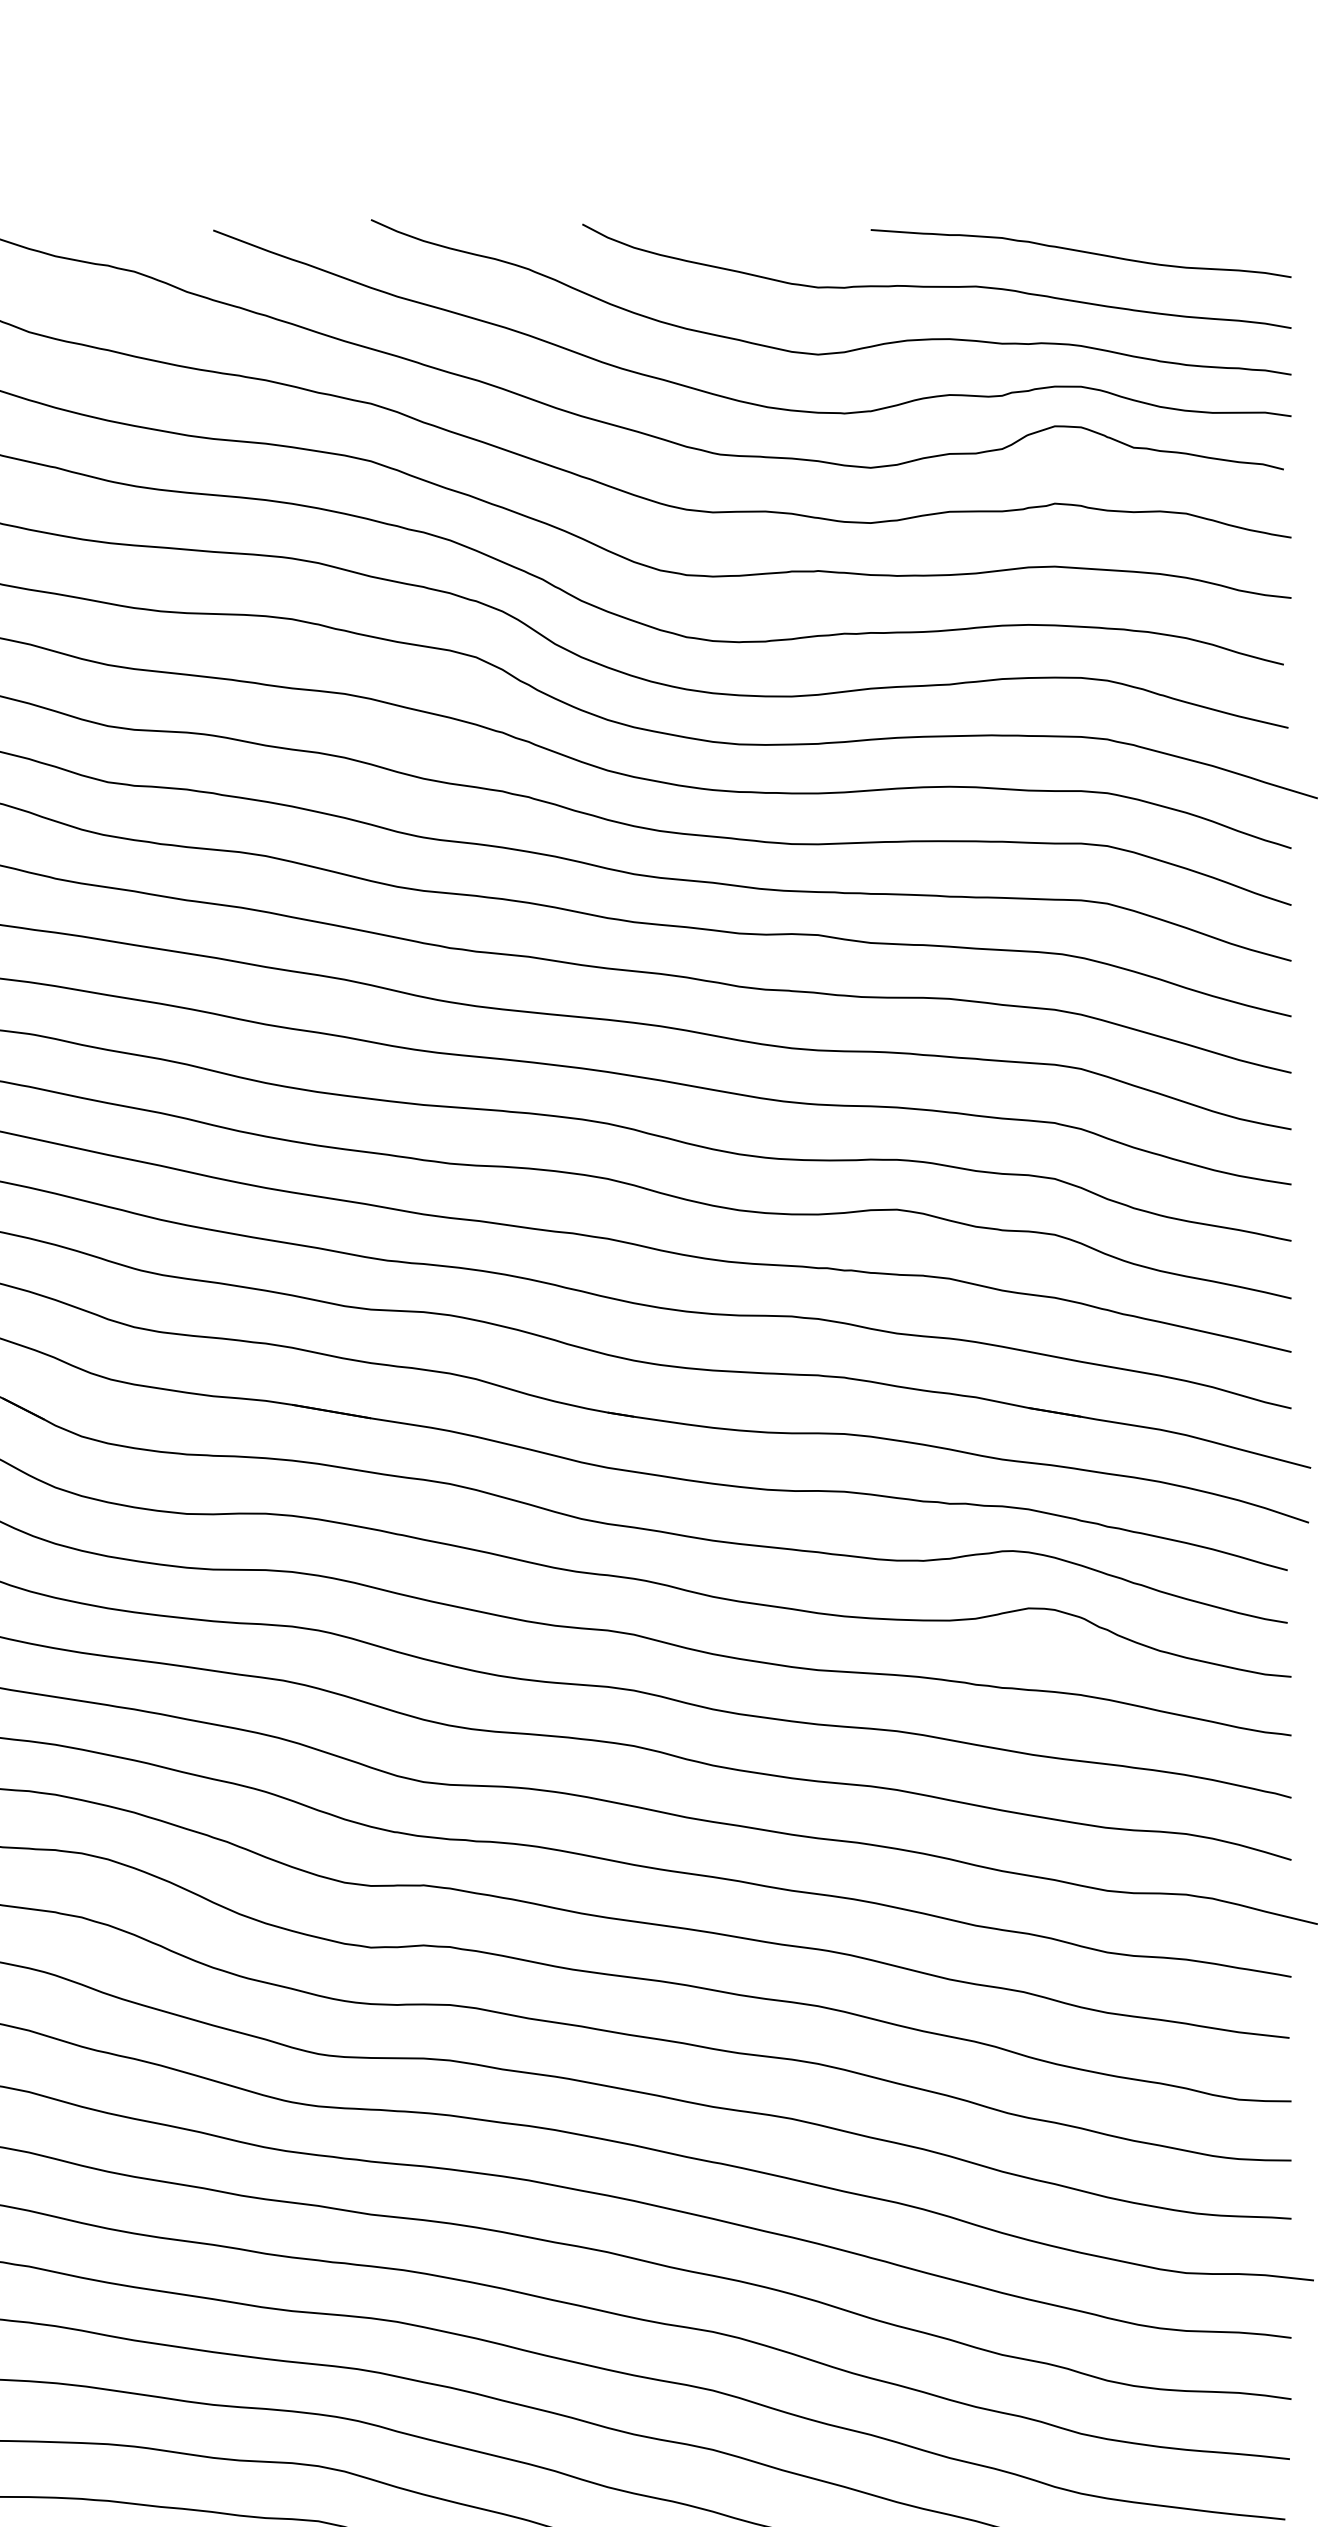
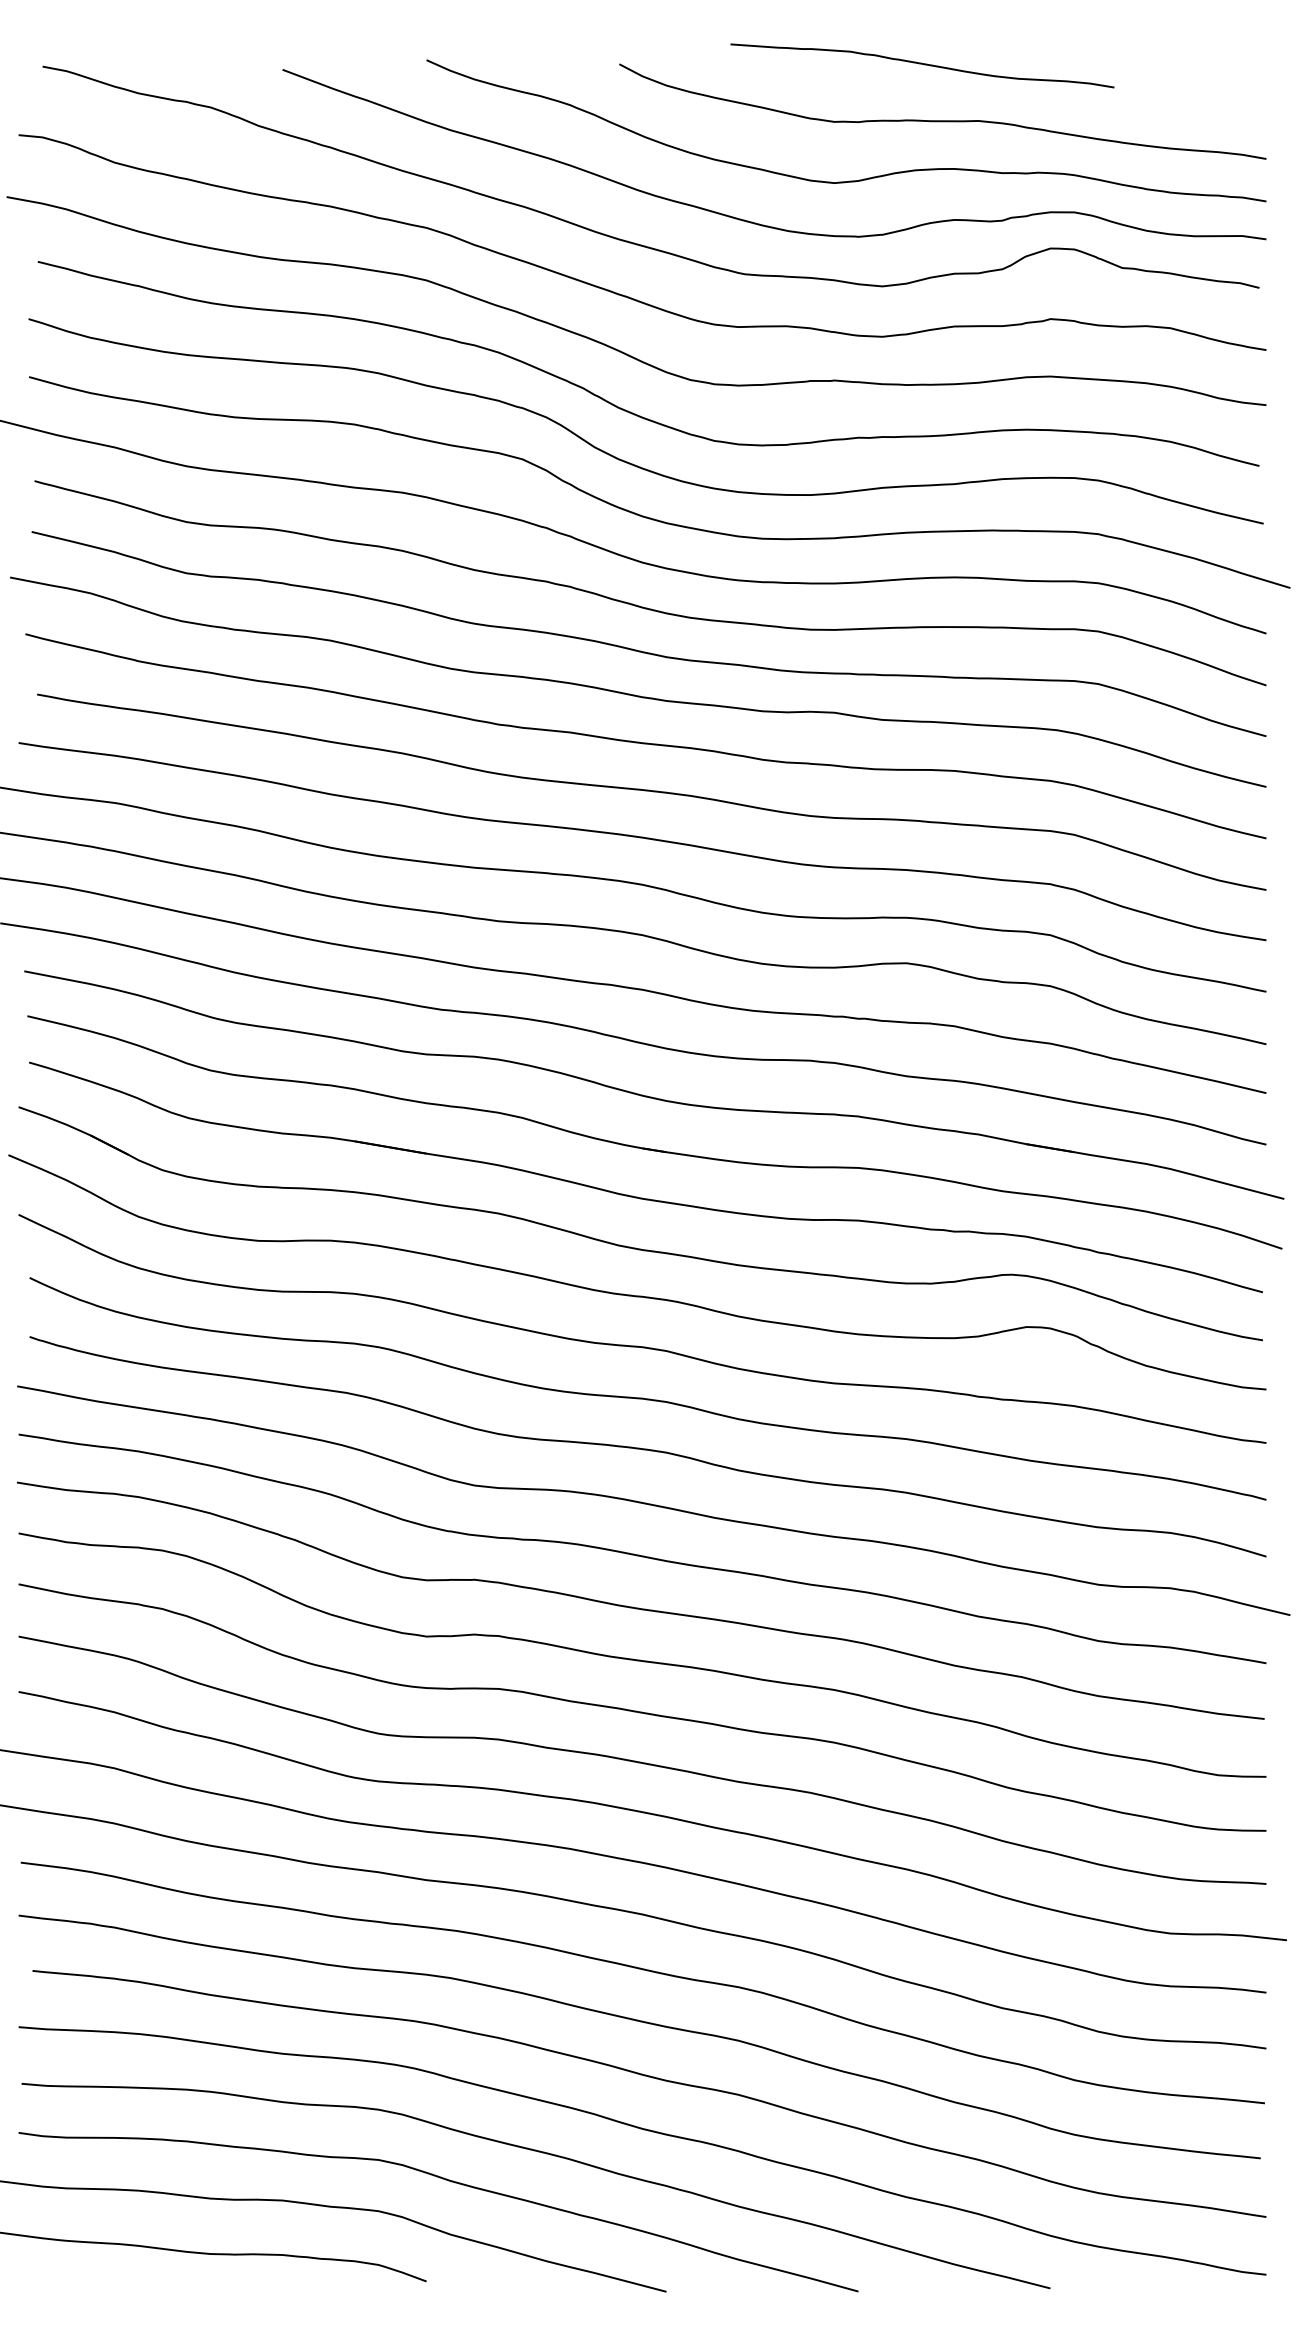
curve: (1081, 252) -> (922, 64), moved

